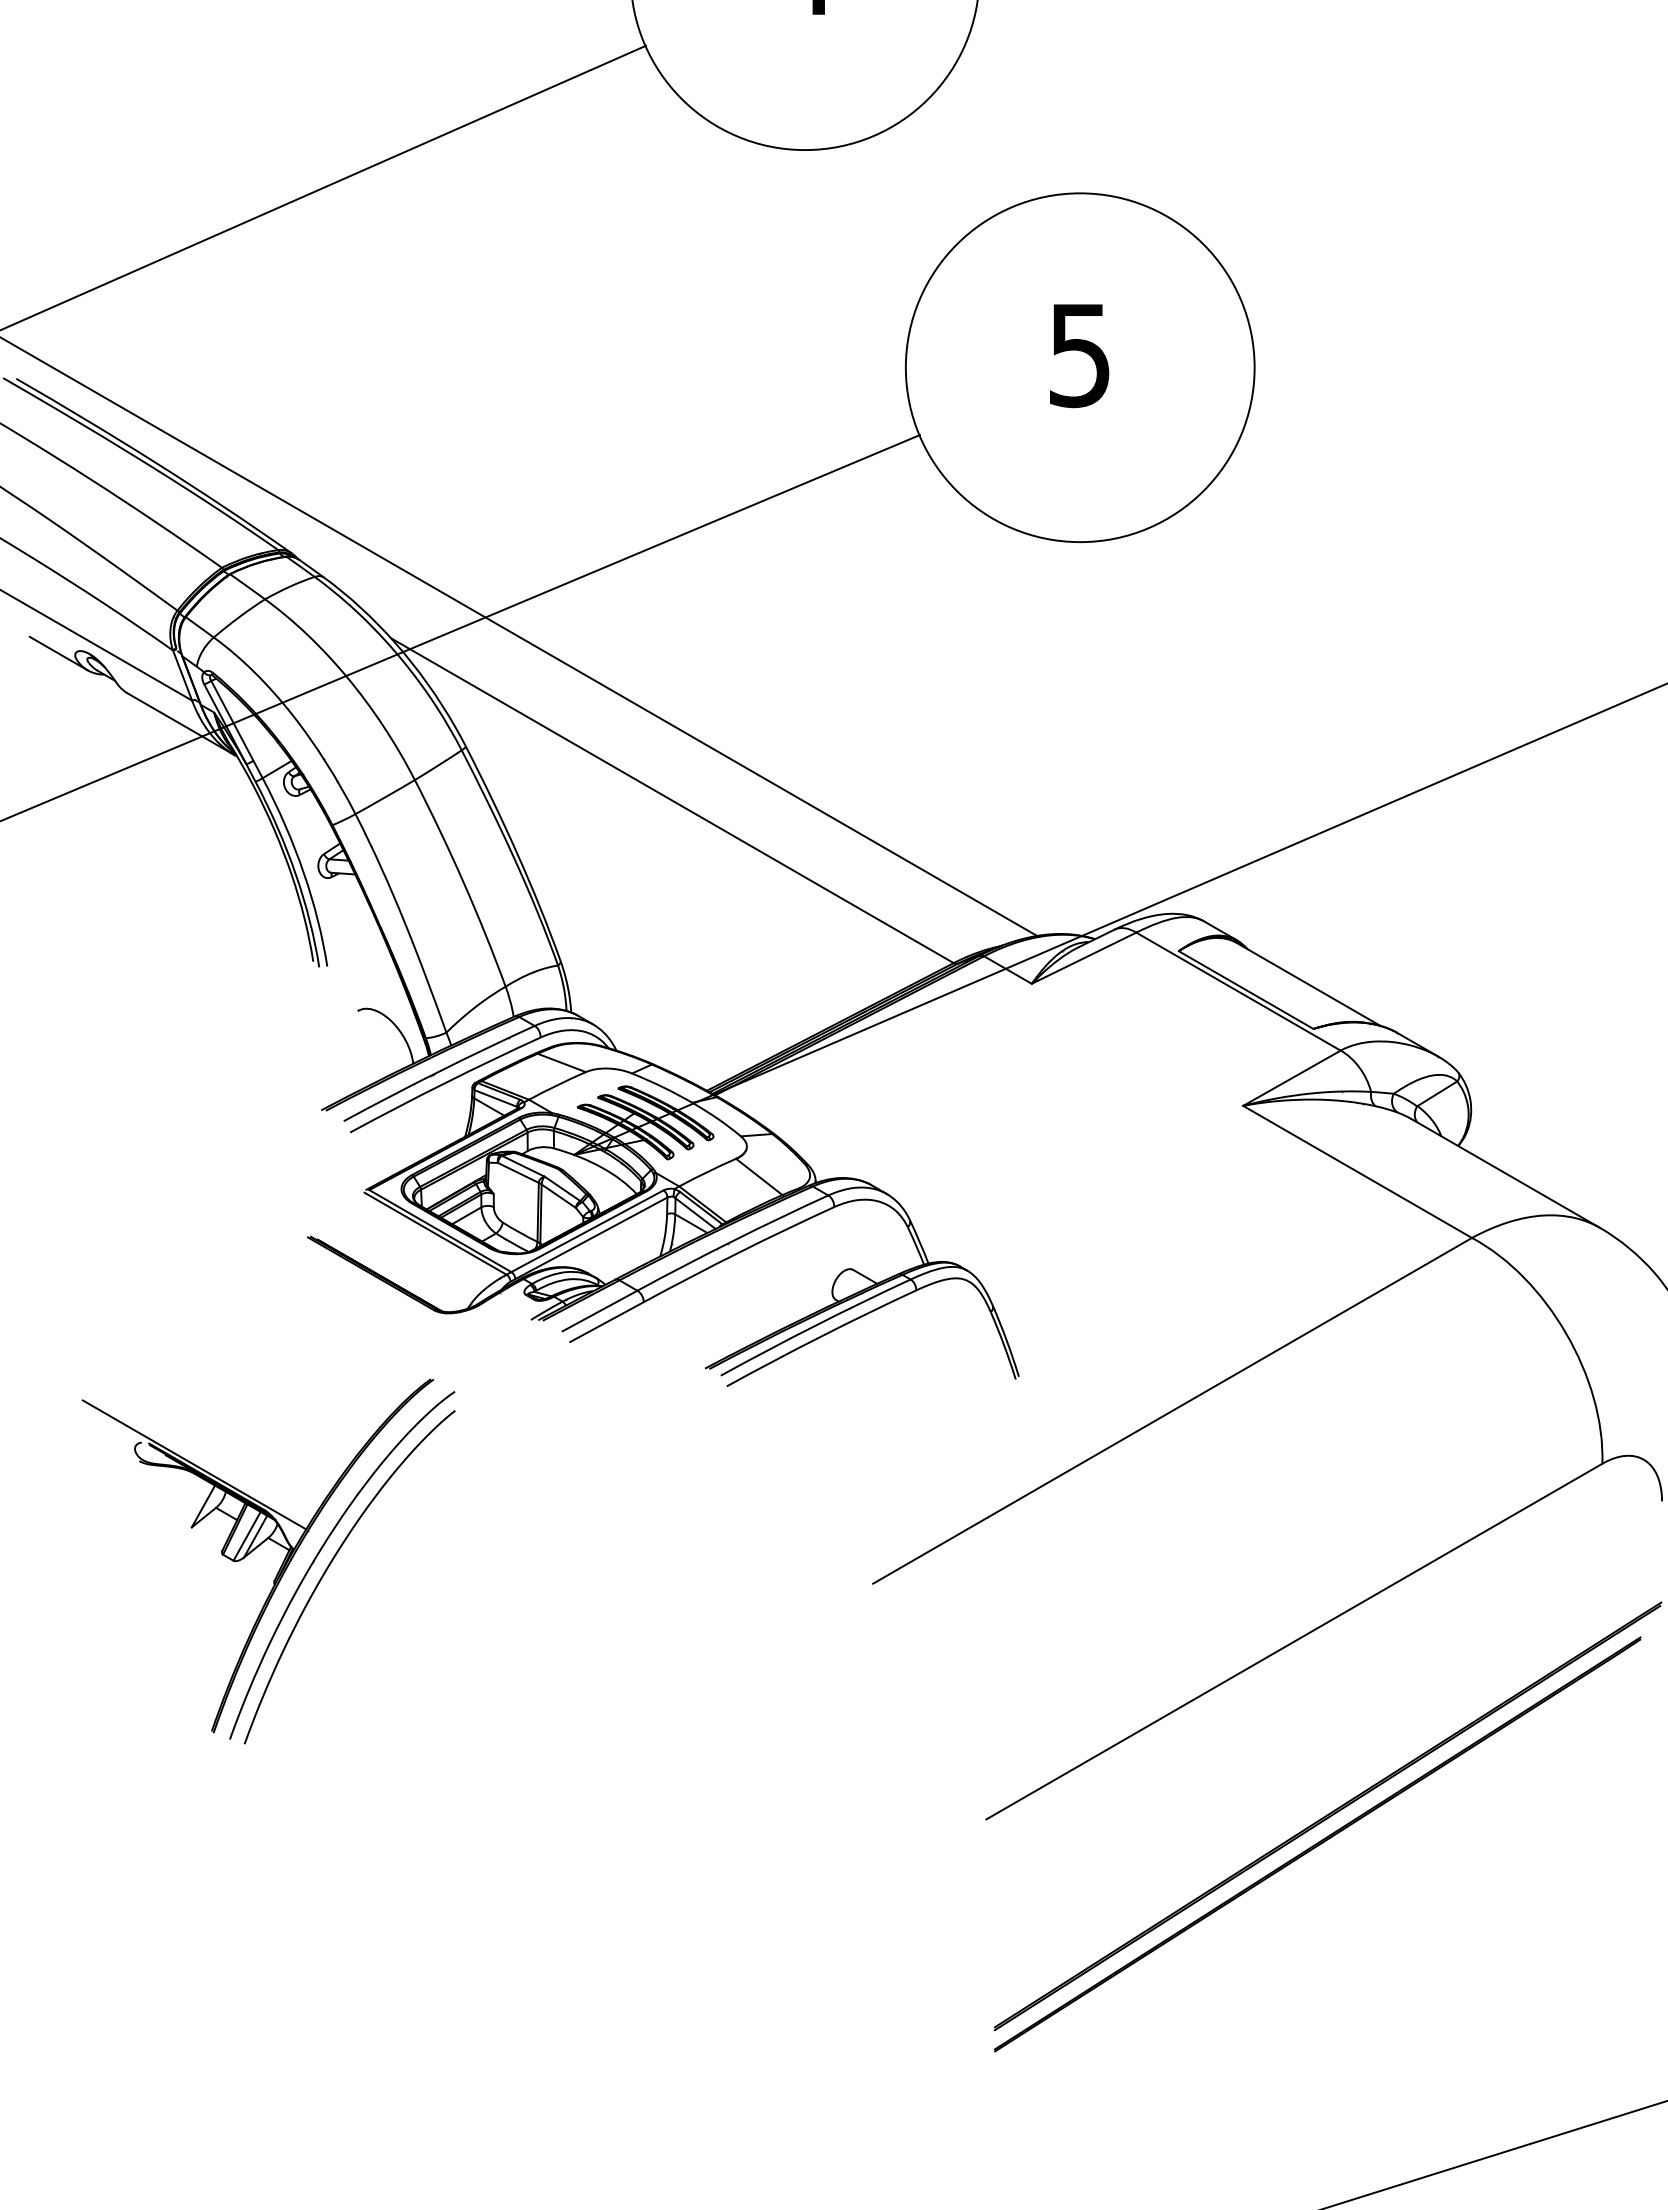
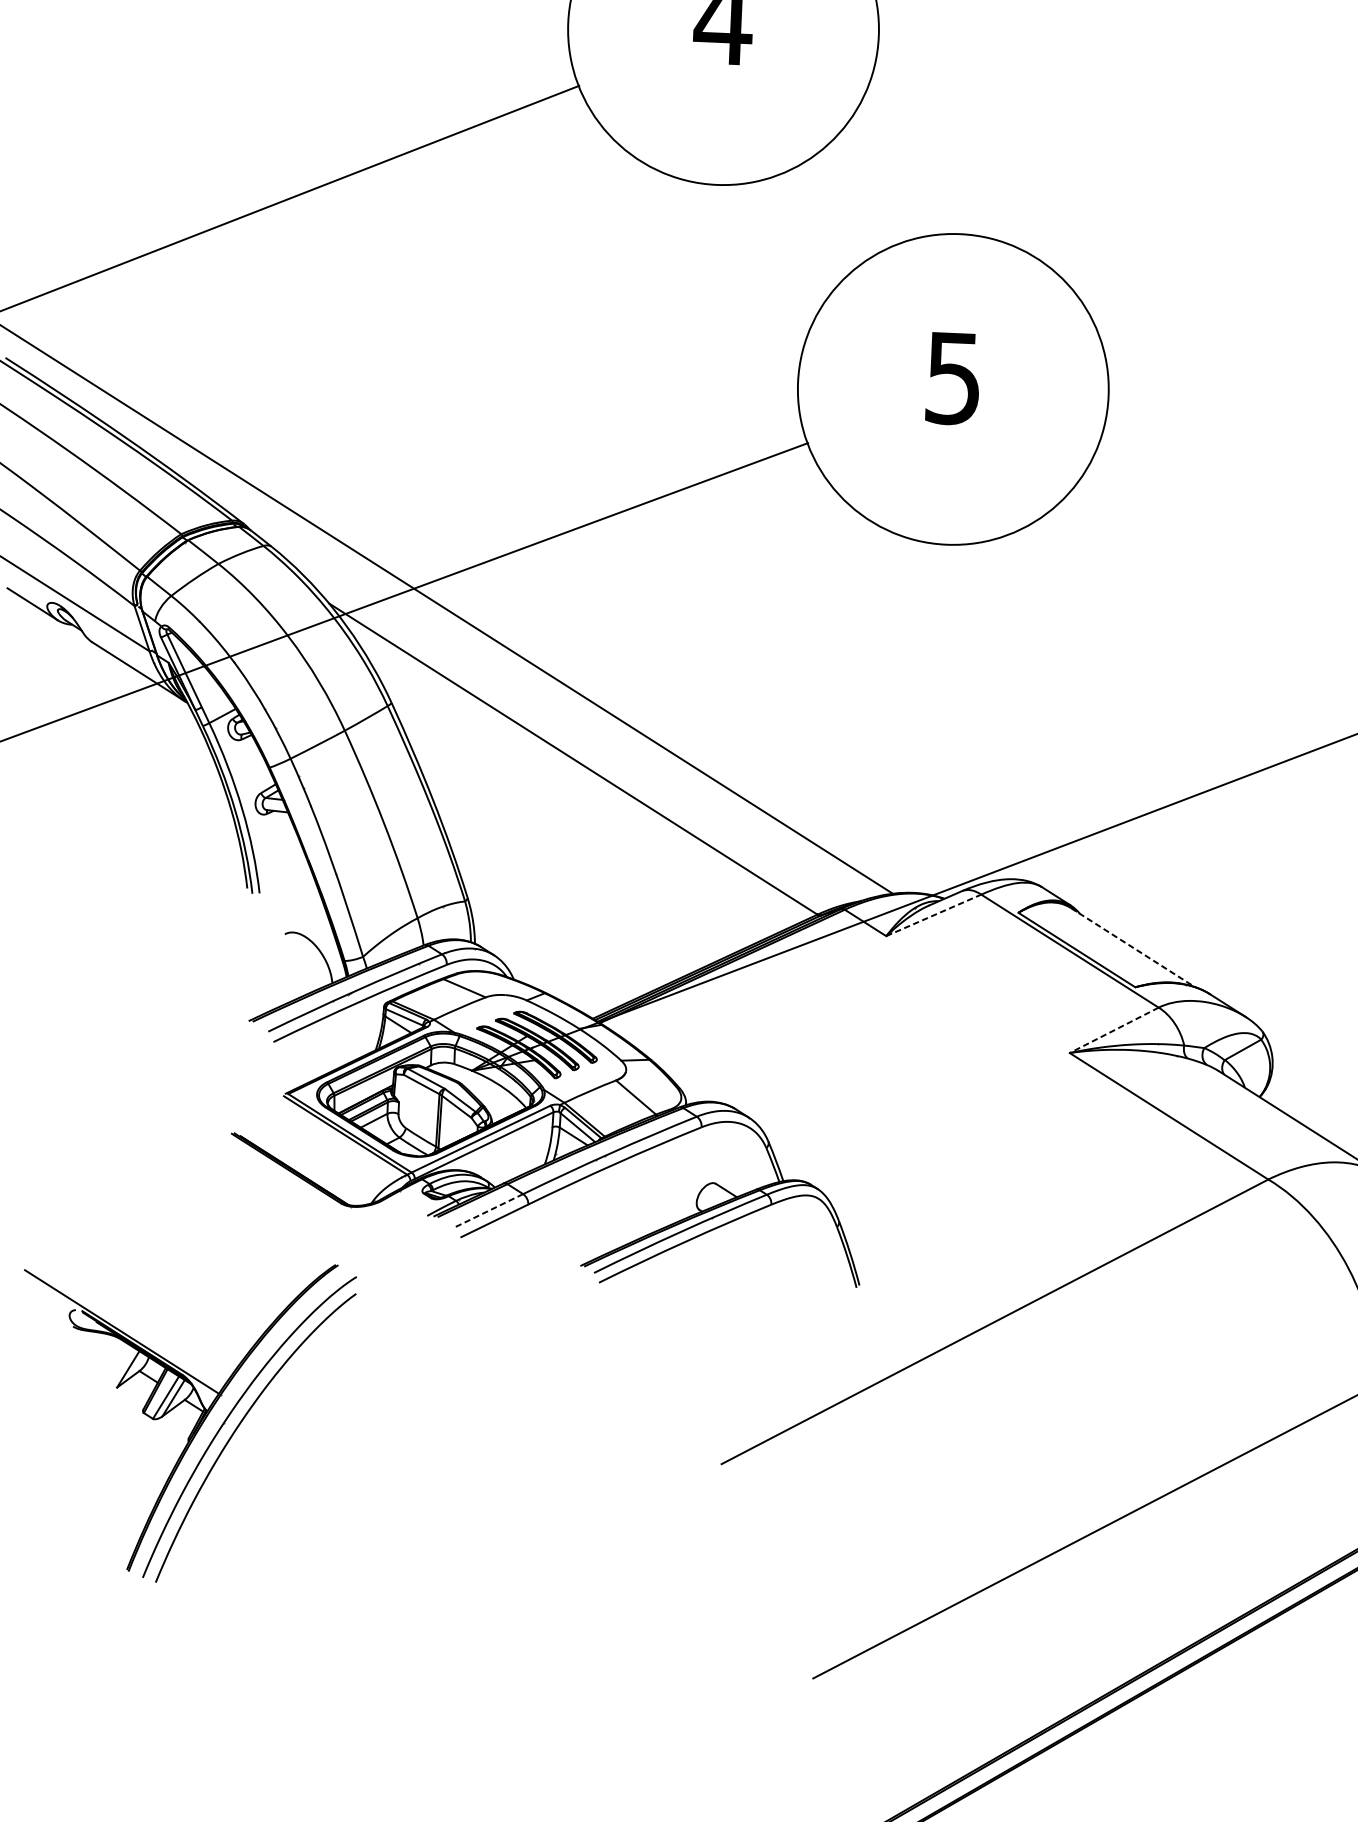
line: (1084, 958) -> (934, 915), solid -> dashed
line: (1308, 984) -> (1132, 947), solid -> dashed
line: (1291, 1078) -> (1113, 1030), solid -> dashed
line: (600, 1311) -> (489, 1211), solid -> dashed

